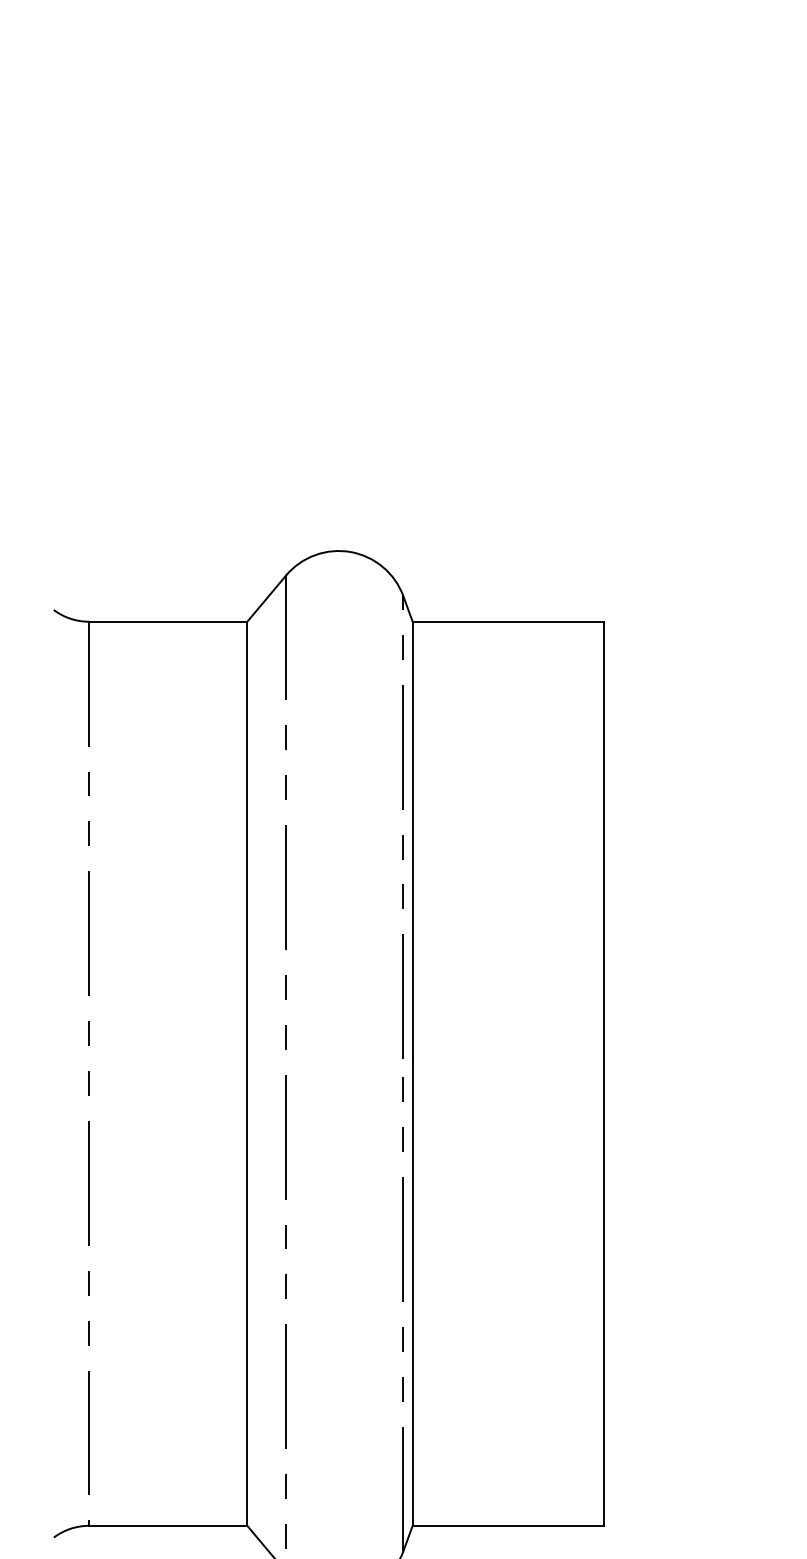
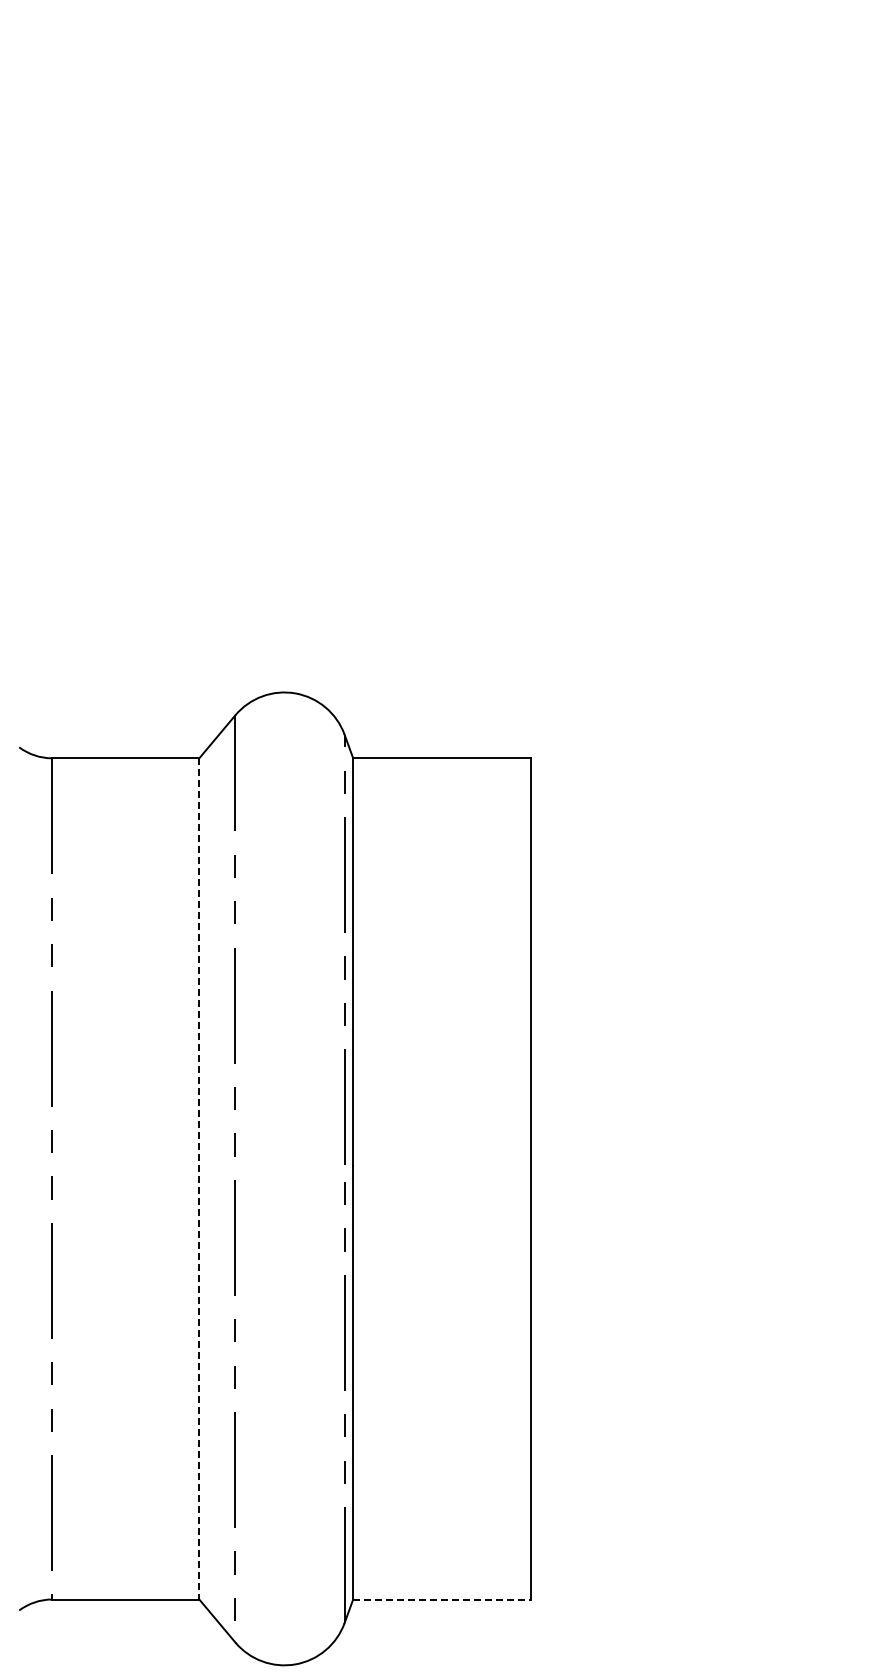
line: (247, 1073) -> (199, 1178), solid -> dashed
line: (508, 1525) -> (442, 1599), solid -> dashed

